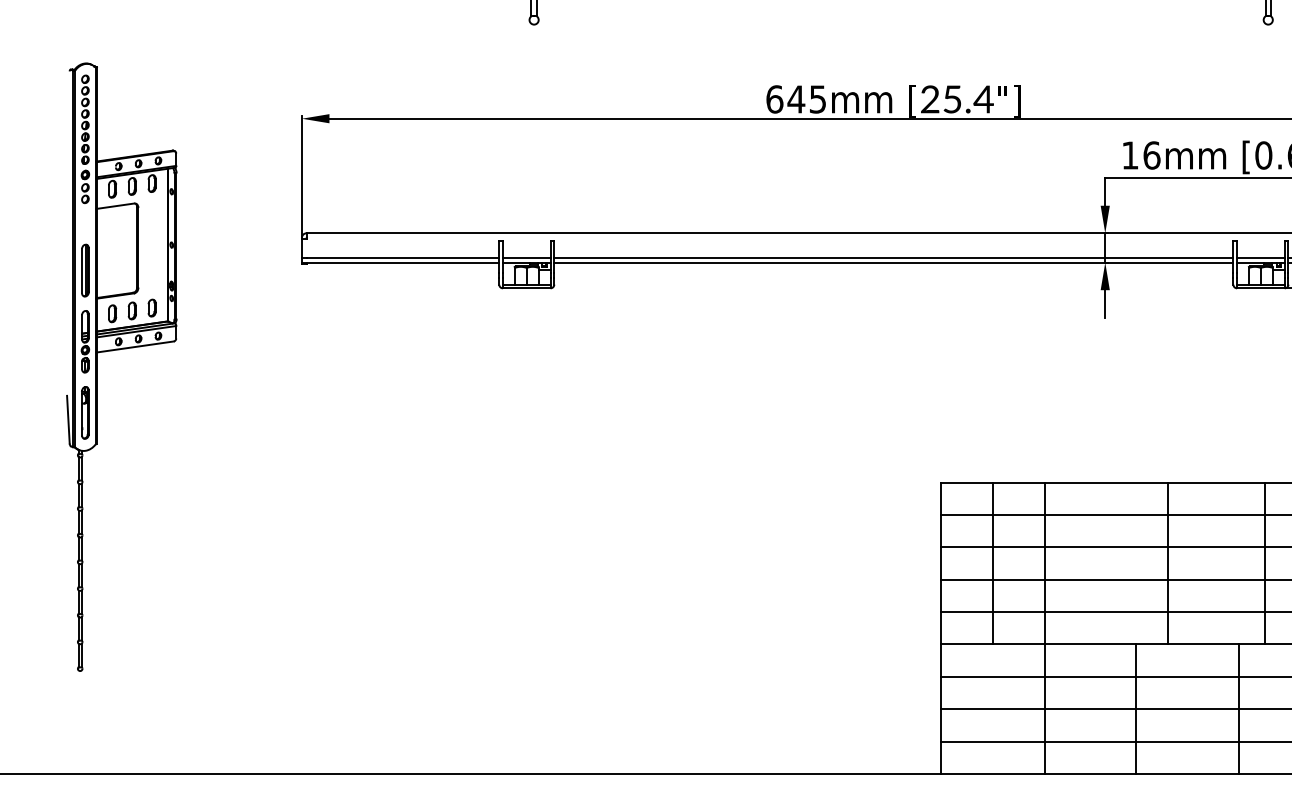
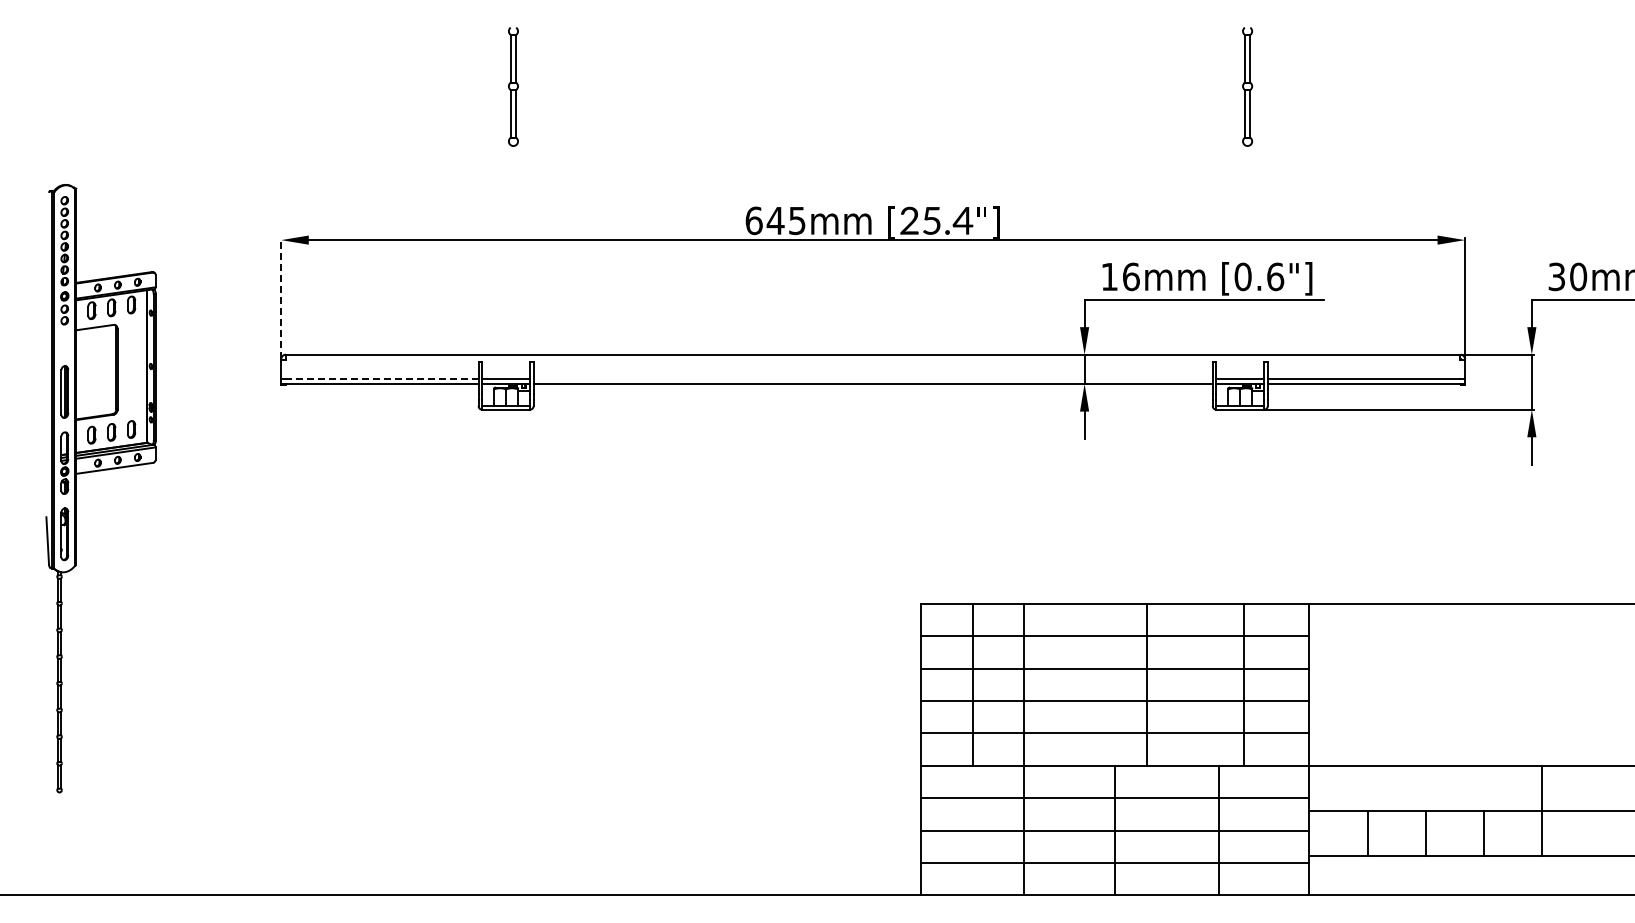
line: (302, 177) -> (281, 298), solid -> dashed
line: (403, 258) -> (382, 379), solid -> dashed
line: (893, 258) -> (872, 379), removed

